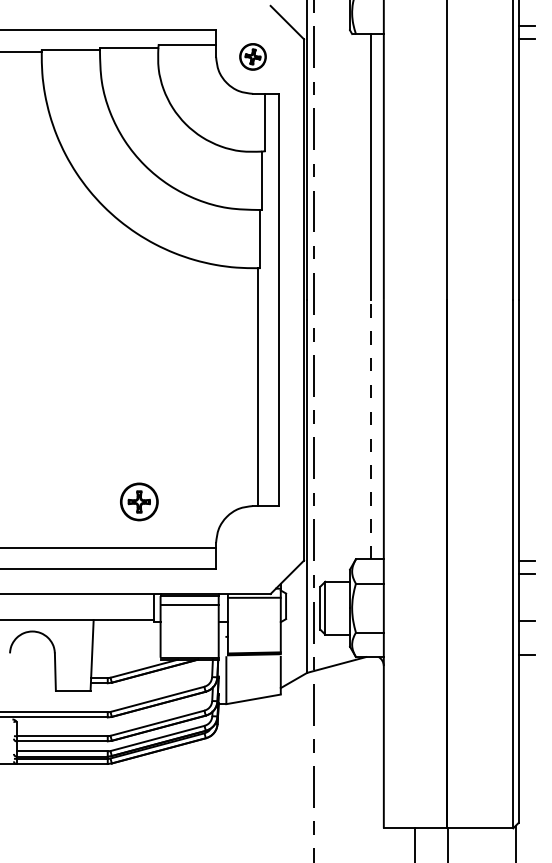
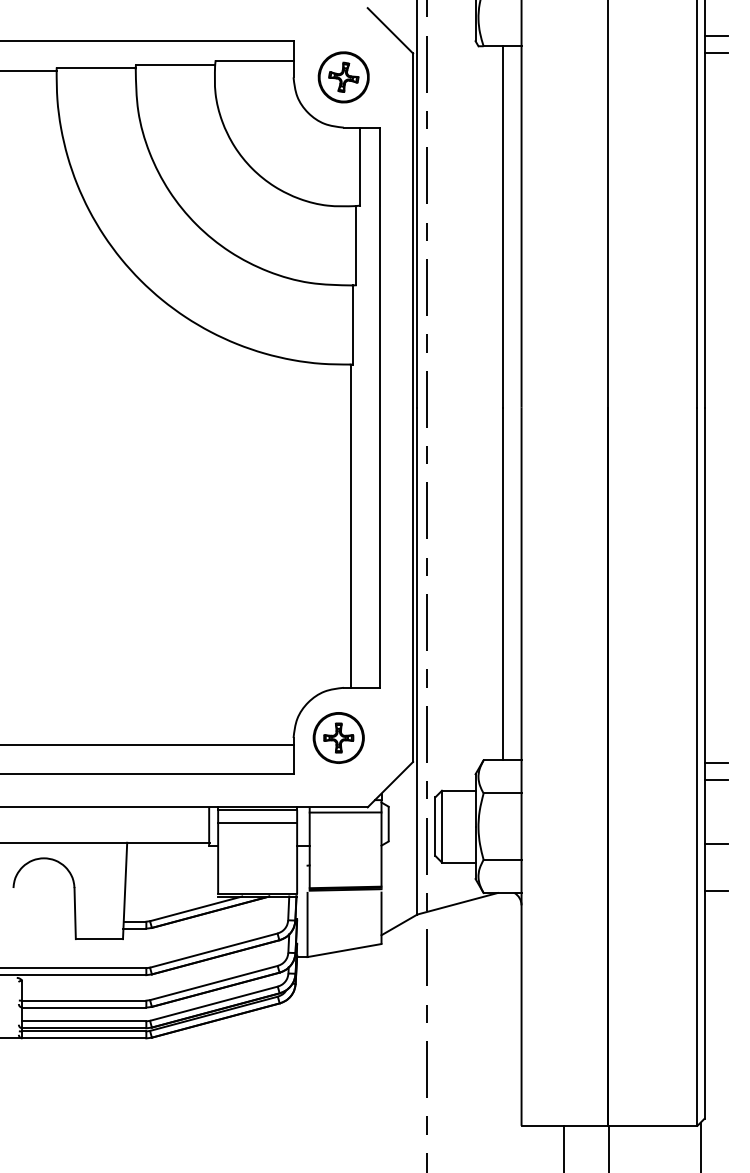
part: (252, 56) -> (343, 76), size x1.43
line: (370, 429) -> (503, 583), dashed -> solid
part: (139, 501) -> (338, 737), moved

